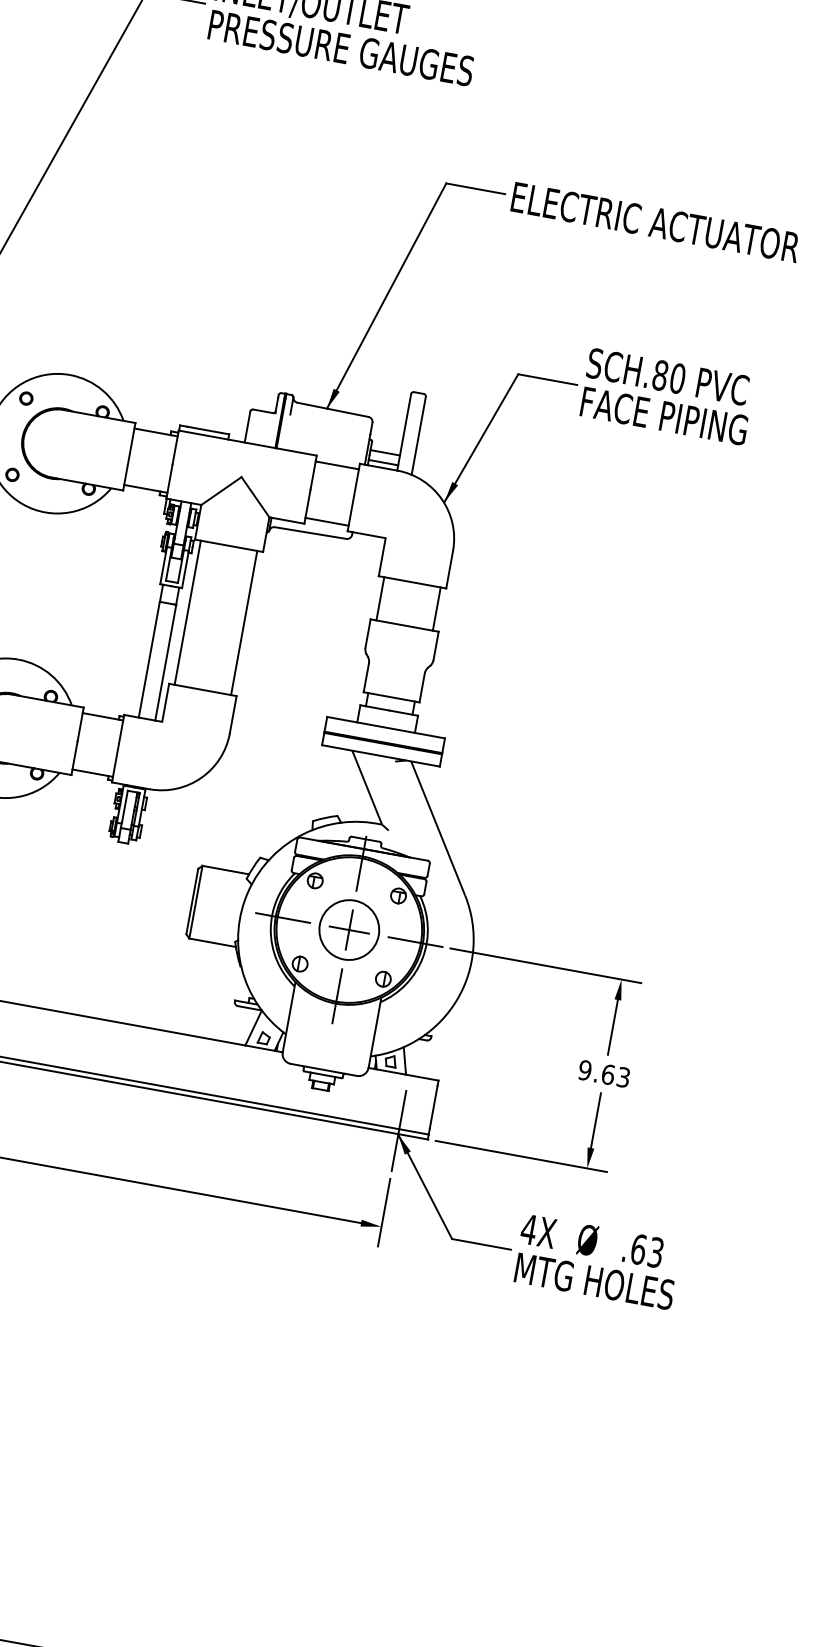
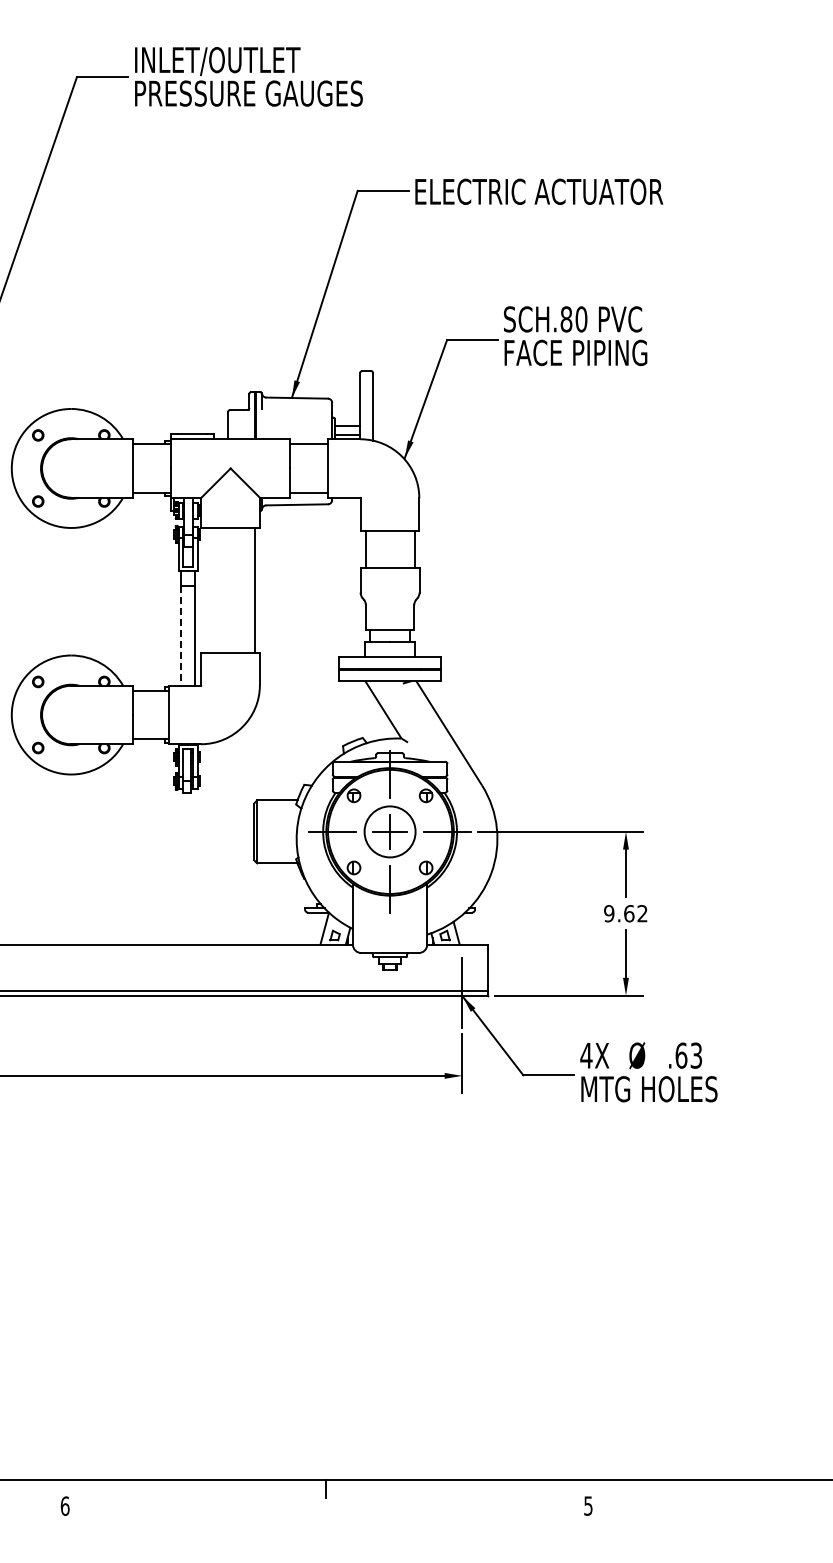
line: (188, 612) -> (206, 590), removed
line: (149, 660) -> (181, 636), solid -> dashed
text: (623, 1077) -> (642, 913), 9.63 -> 9.62

